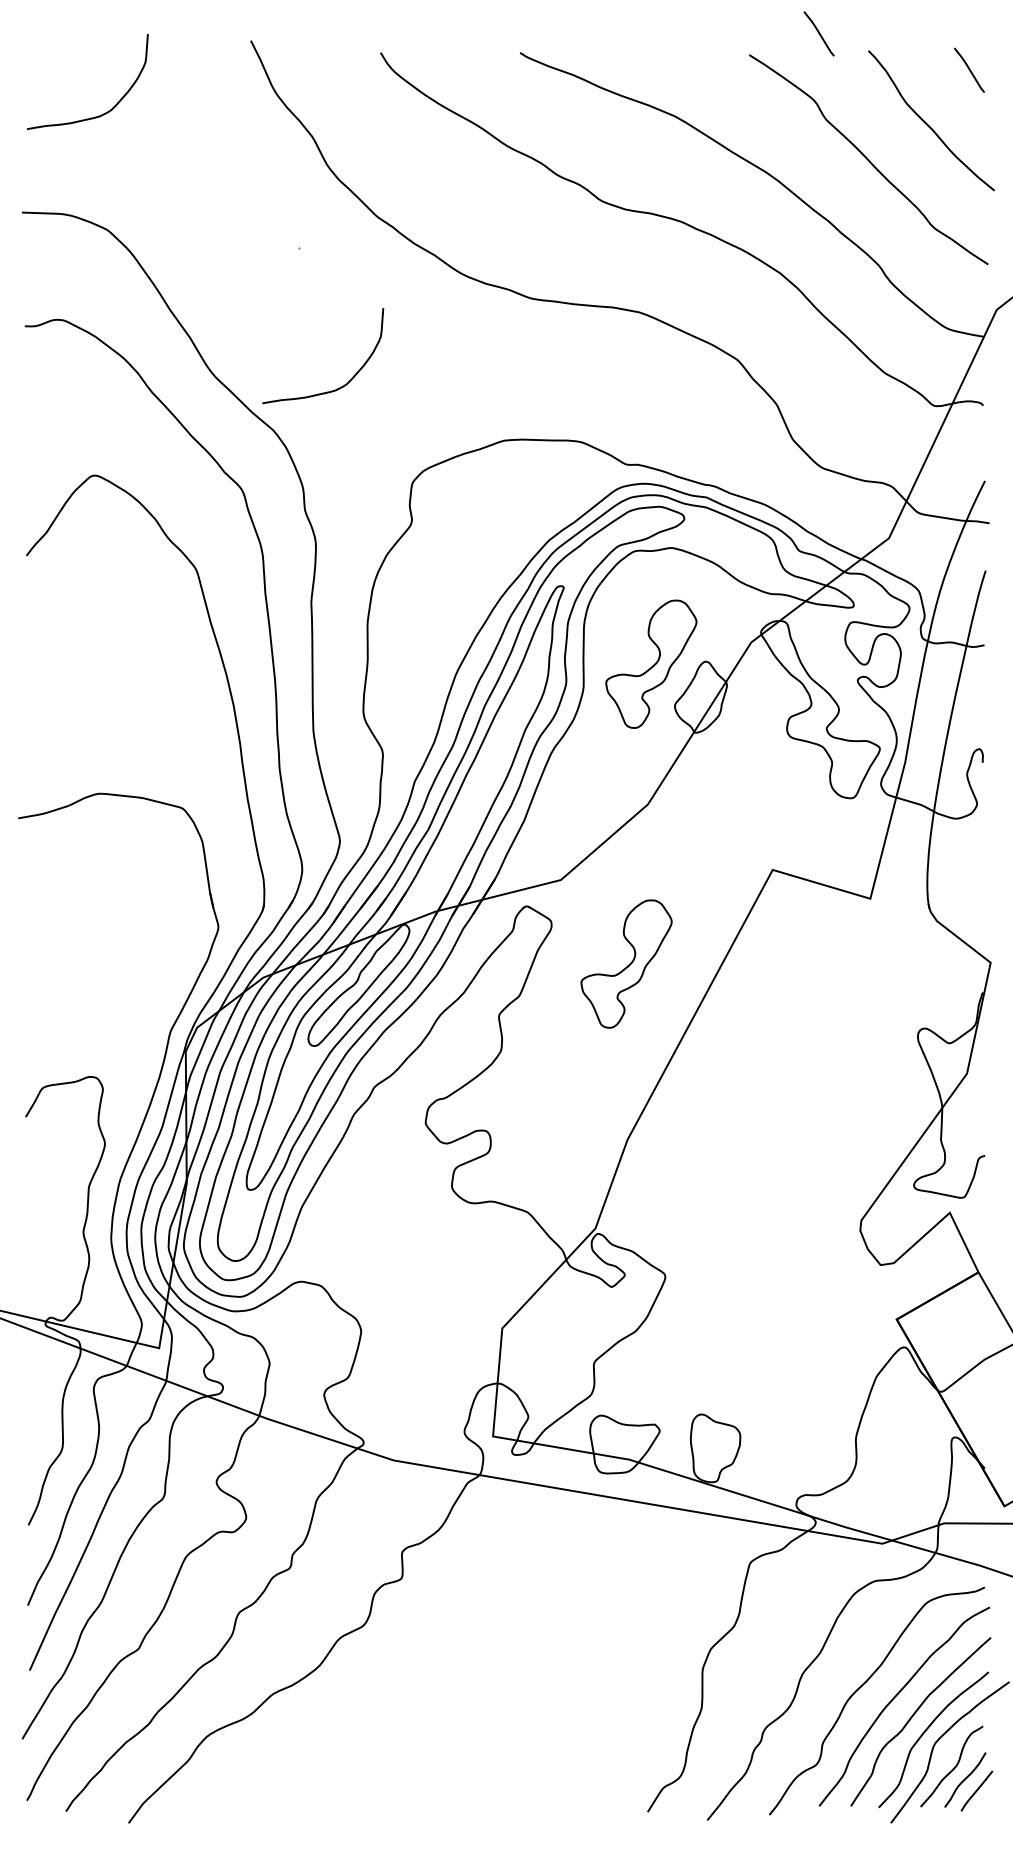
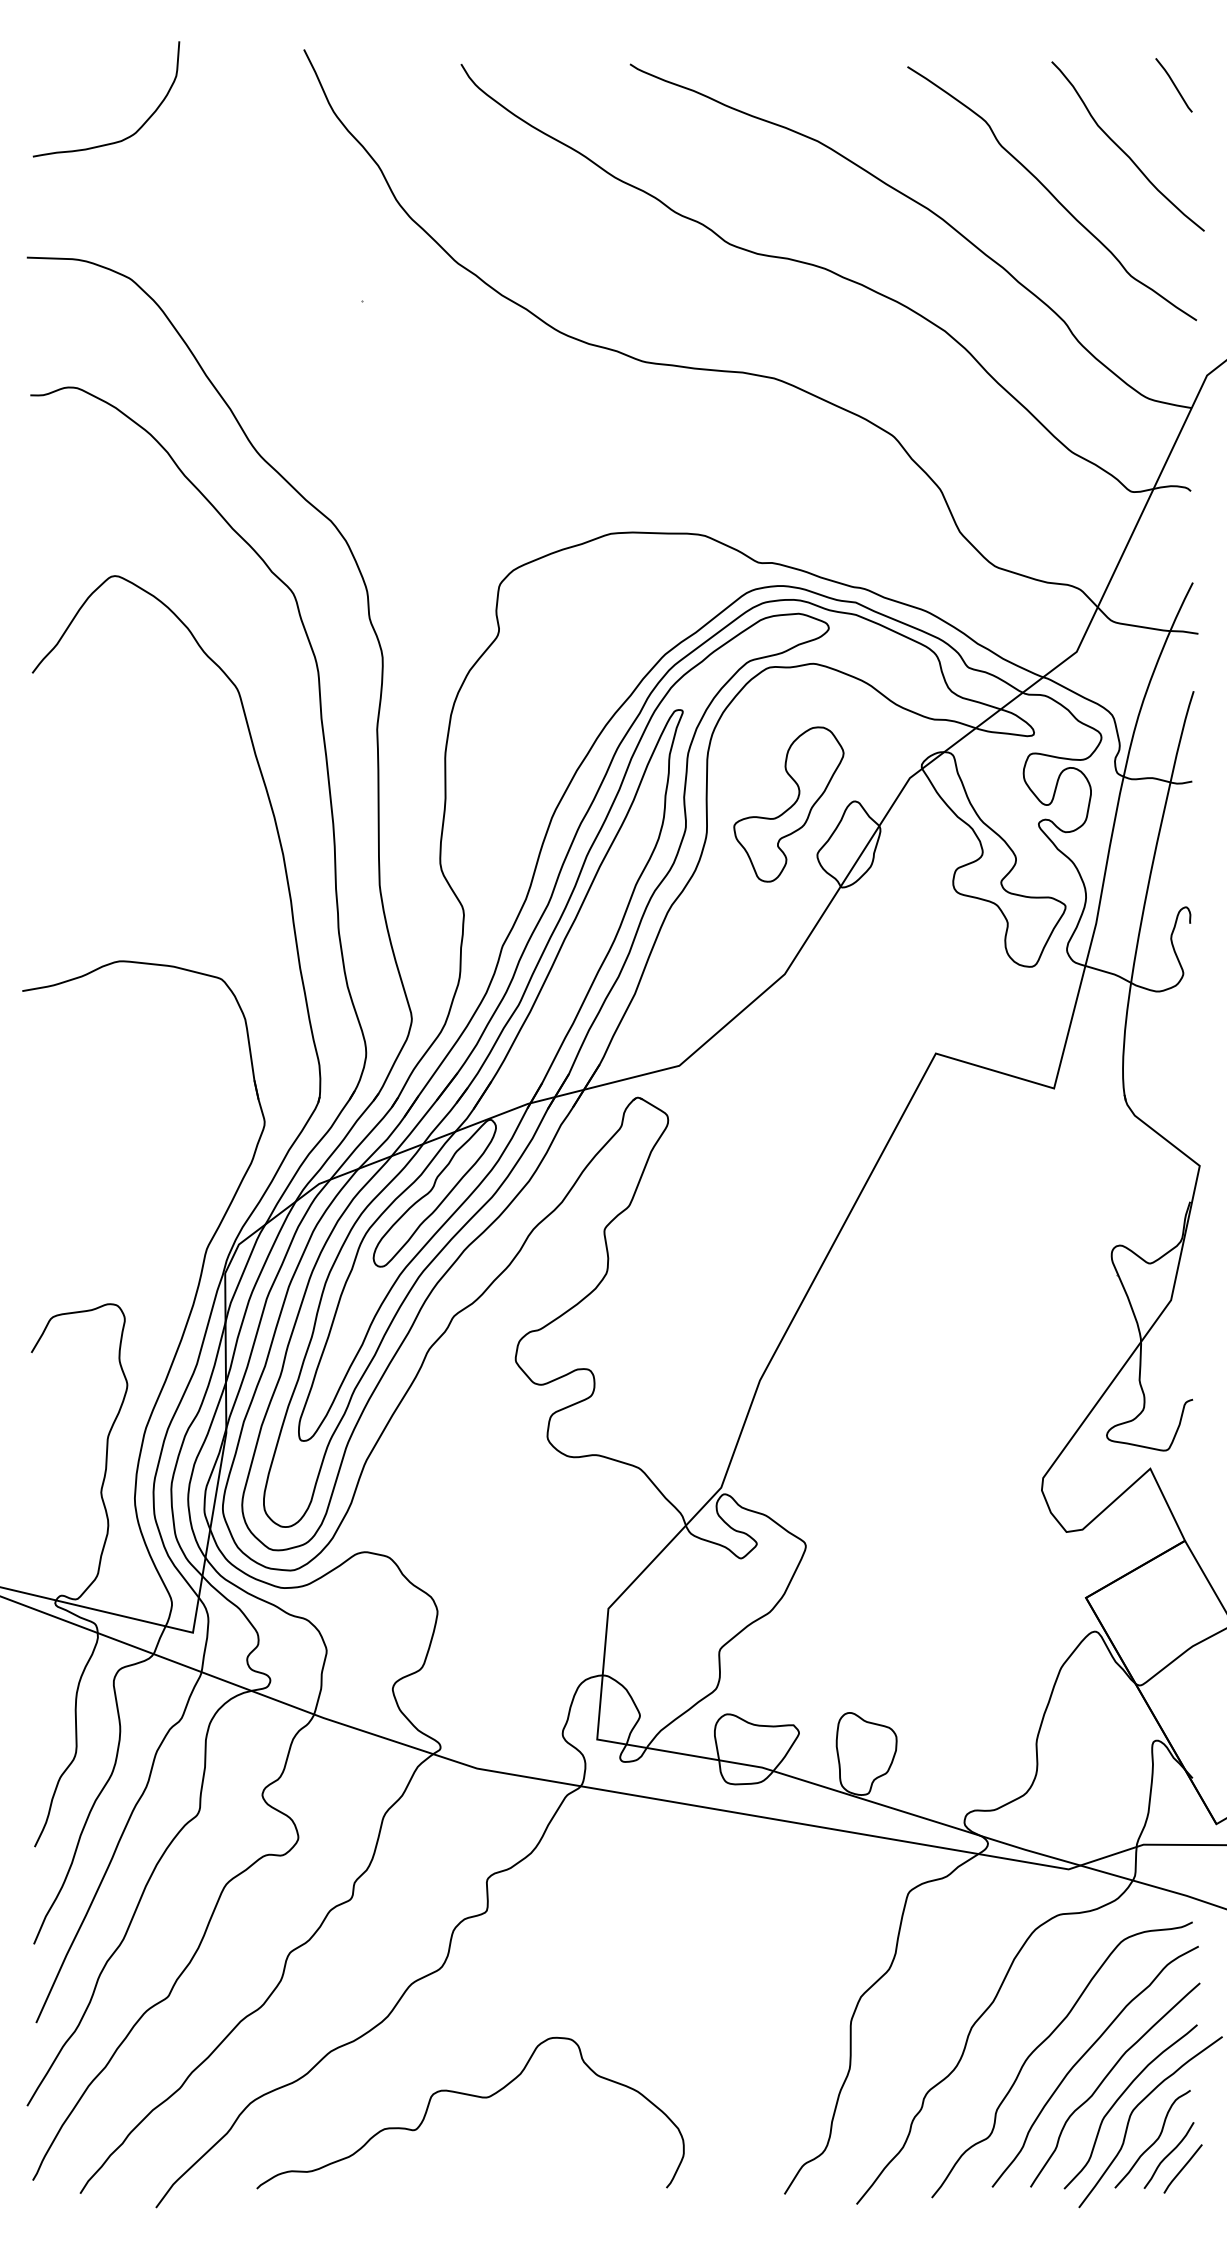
line: (818, 34) -> (991, 41), removed
curve: (339, 387) -> (411, 469), removed
part: (626, 964) -> (758, 1167), removed
curve: (389, 1731) -> (471, 2096), added

